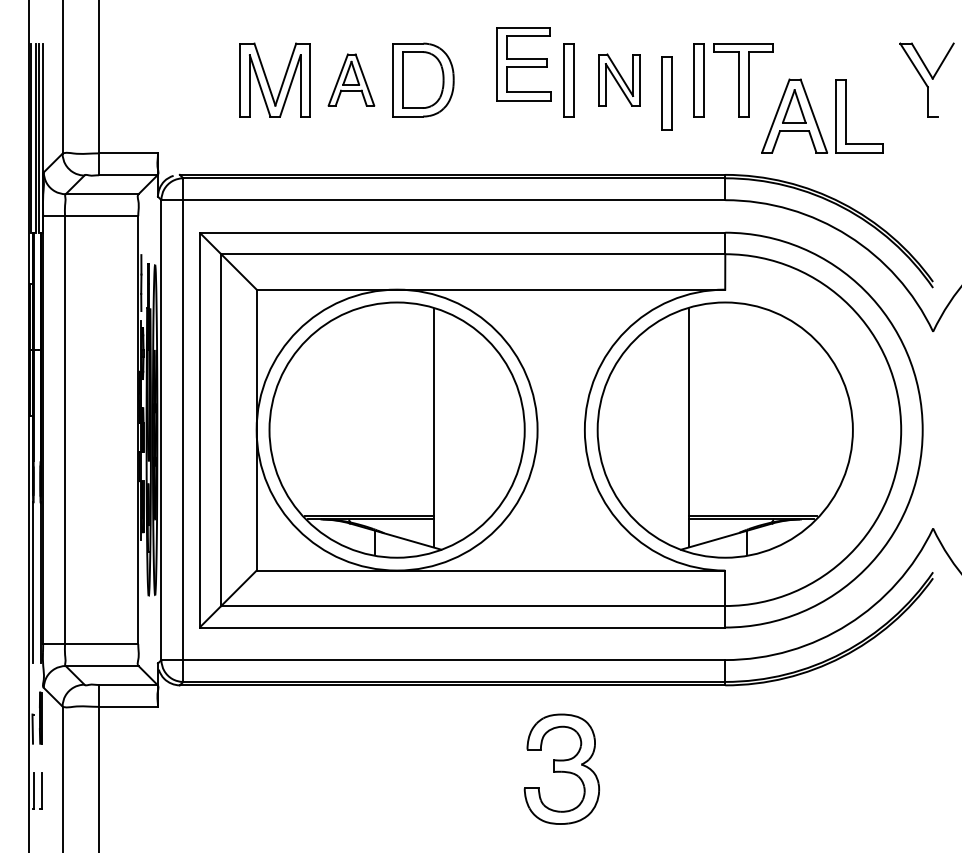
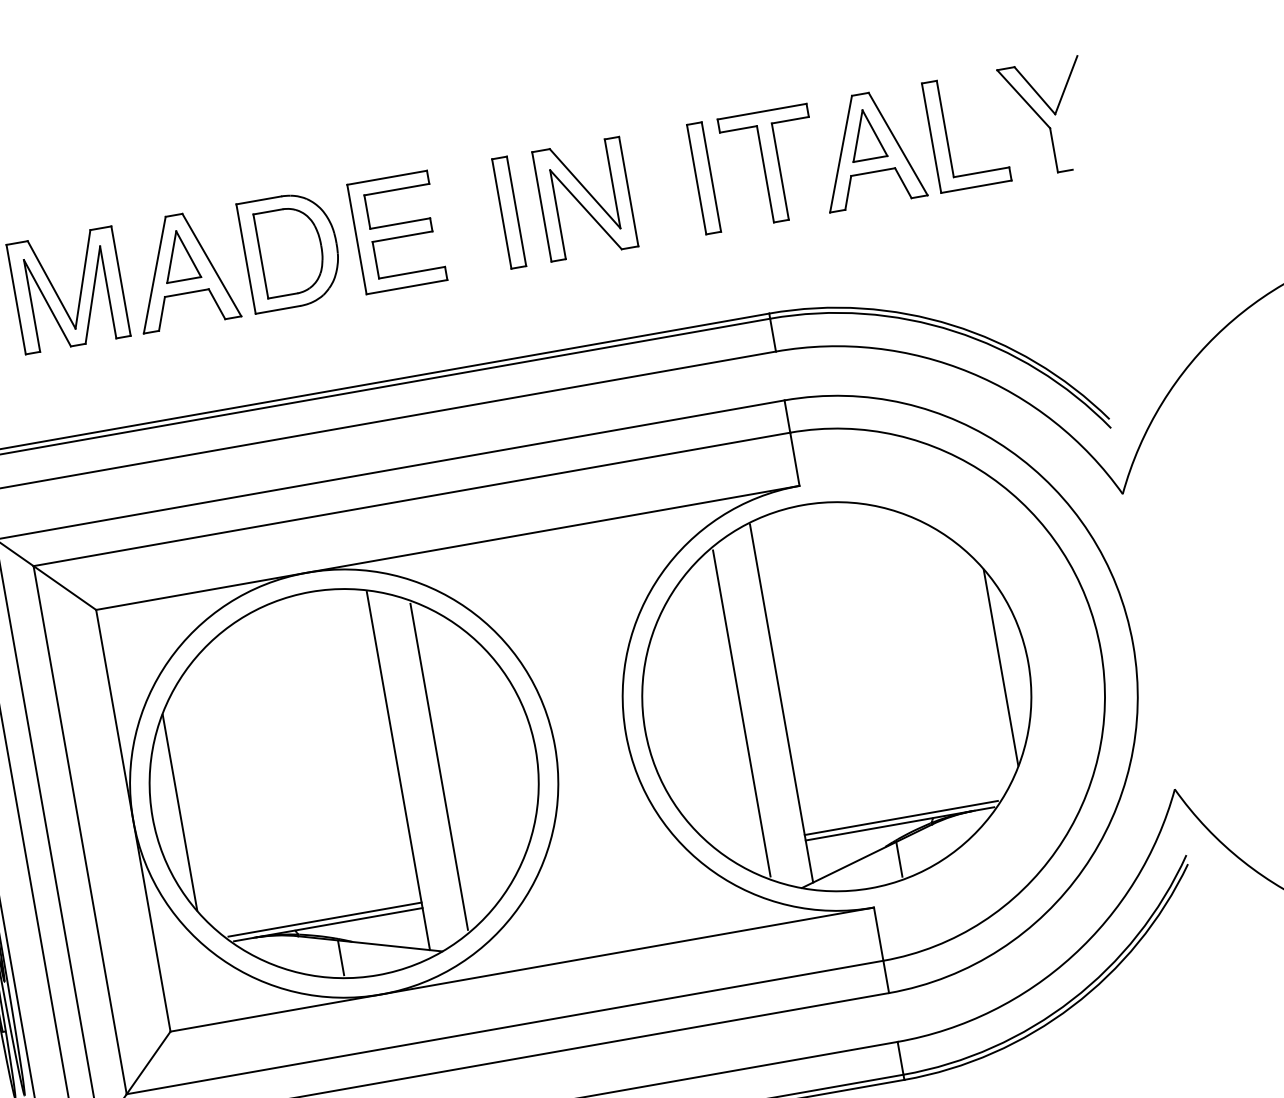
part: (523, 64) -> (396, 233), moved
part: (351, 79) -> (182, 269), size x1.43
part: (619, 79) -> (585, 198), size x1.43
part: (666, 93) -> (659, 206), removed
part: (816, 119) -> (902, 148), moved
line: (287, 429) -> (179, 811), added
line: (460, 429) -> (439, 765), added
line: (662, 429) -> (742, 712), added
line: (834, 429) -> (1000, 666), added

